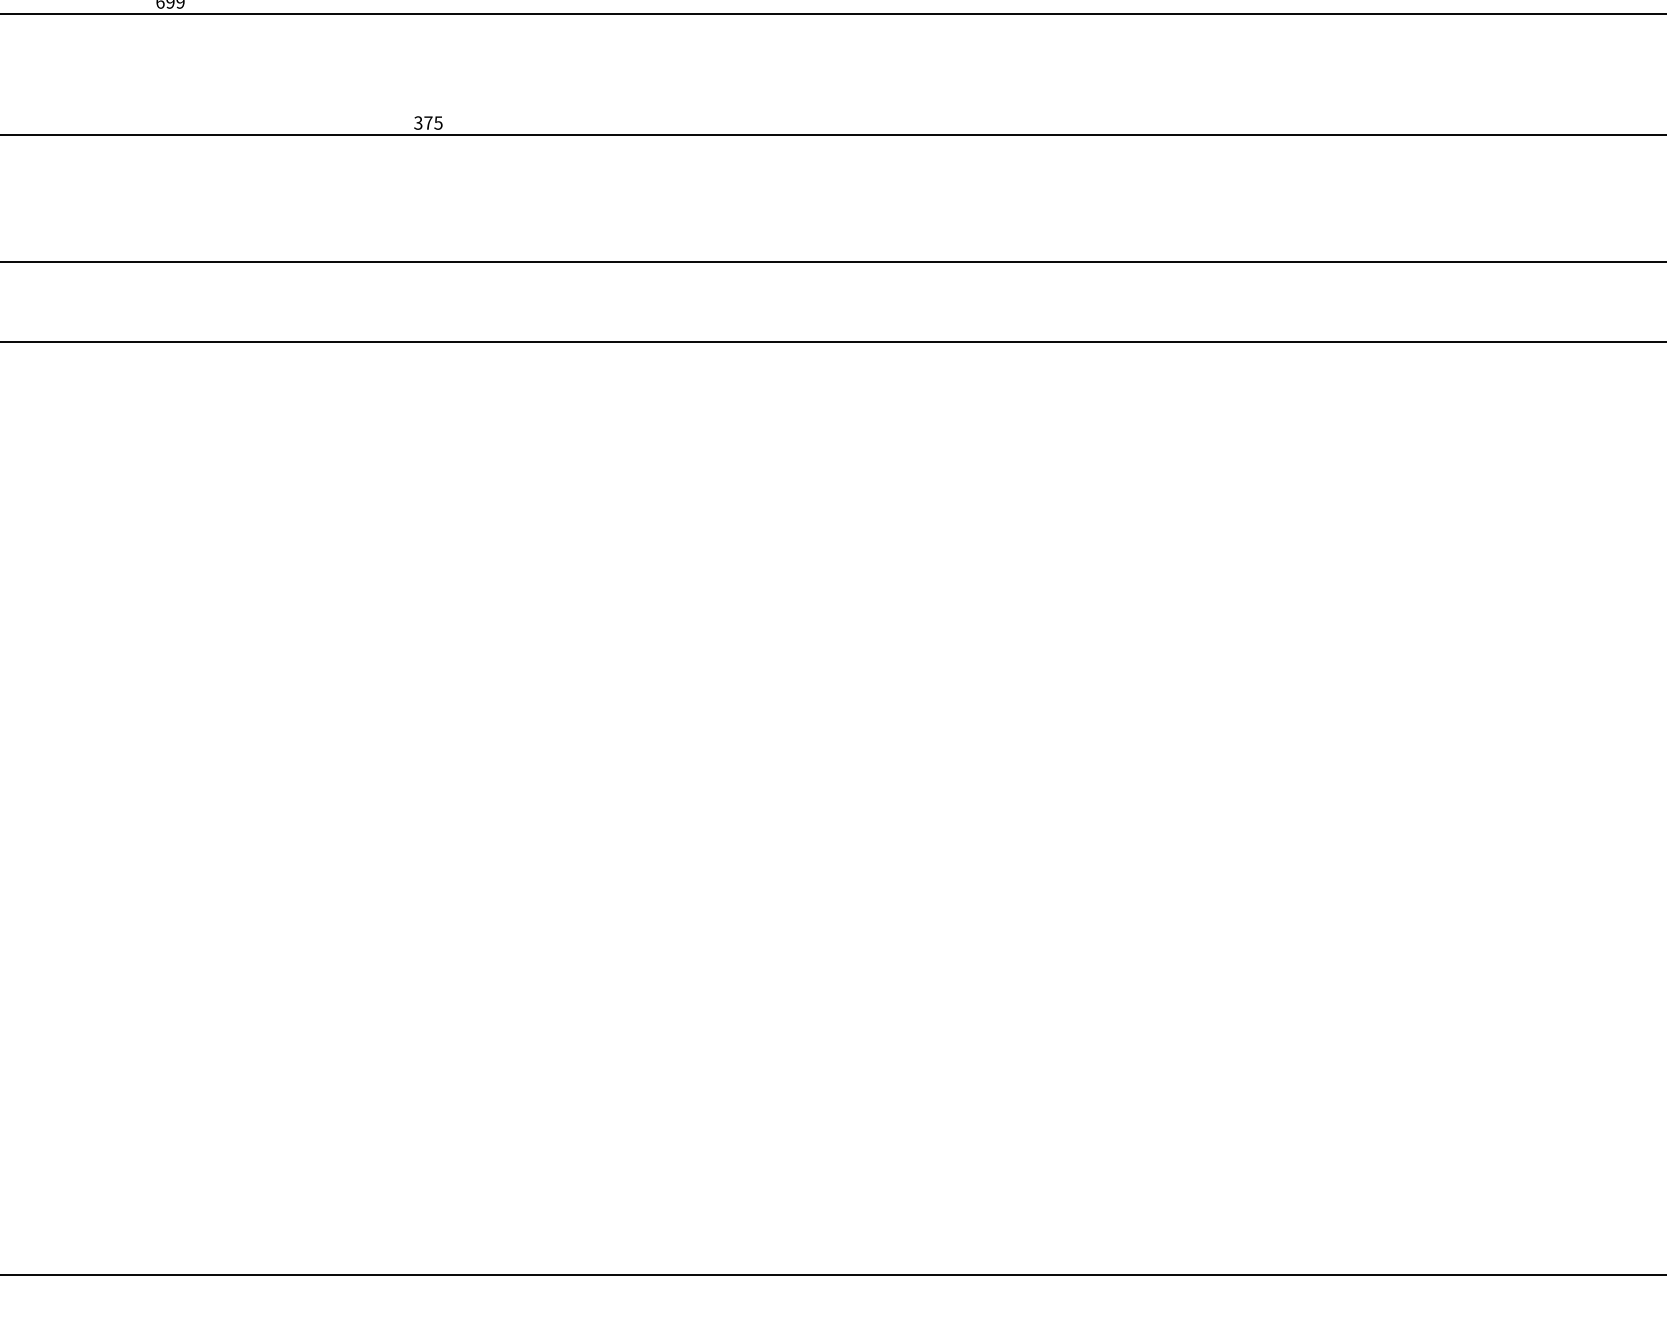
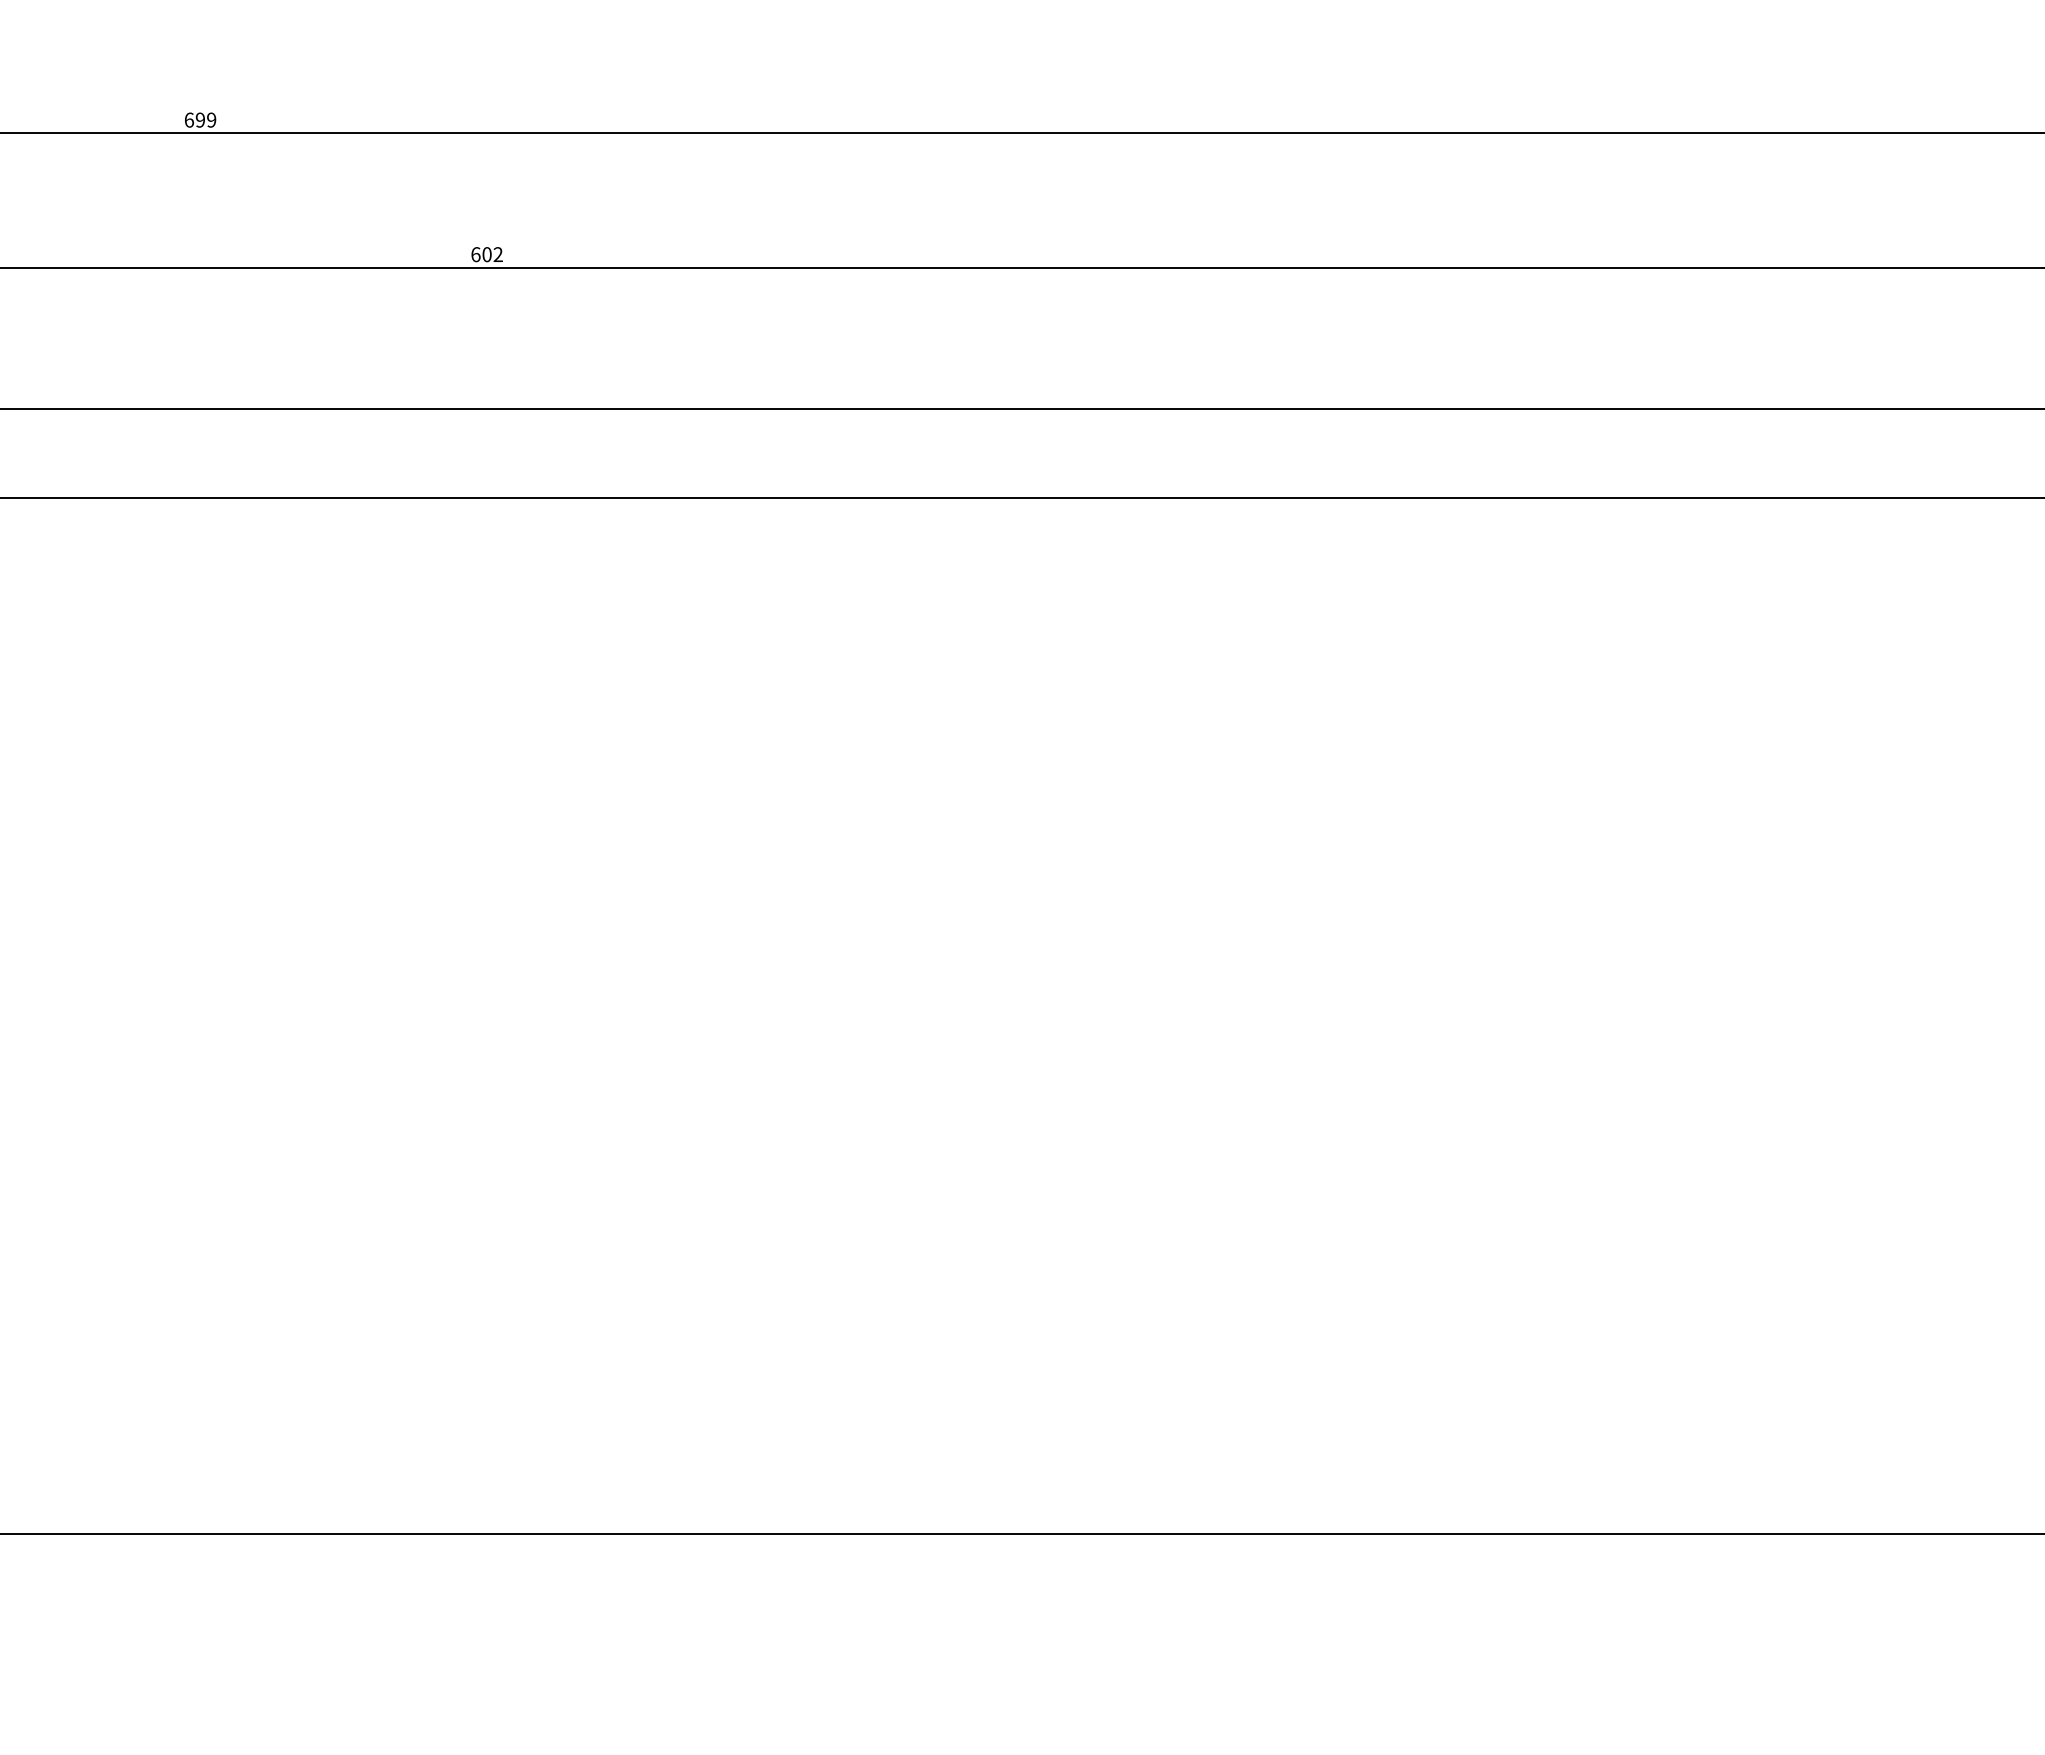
text: (427, 122) -> (486, 254), 375 -> 602

